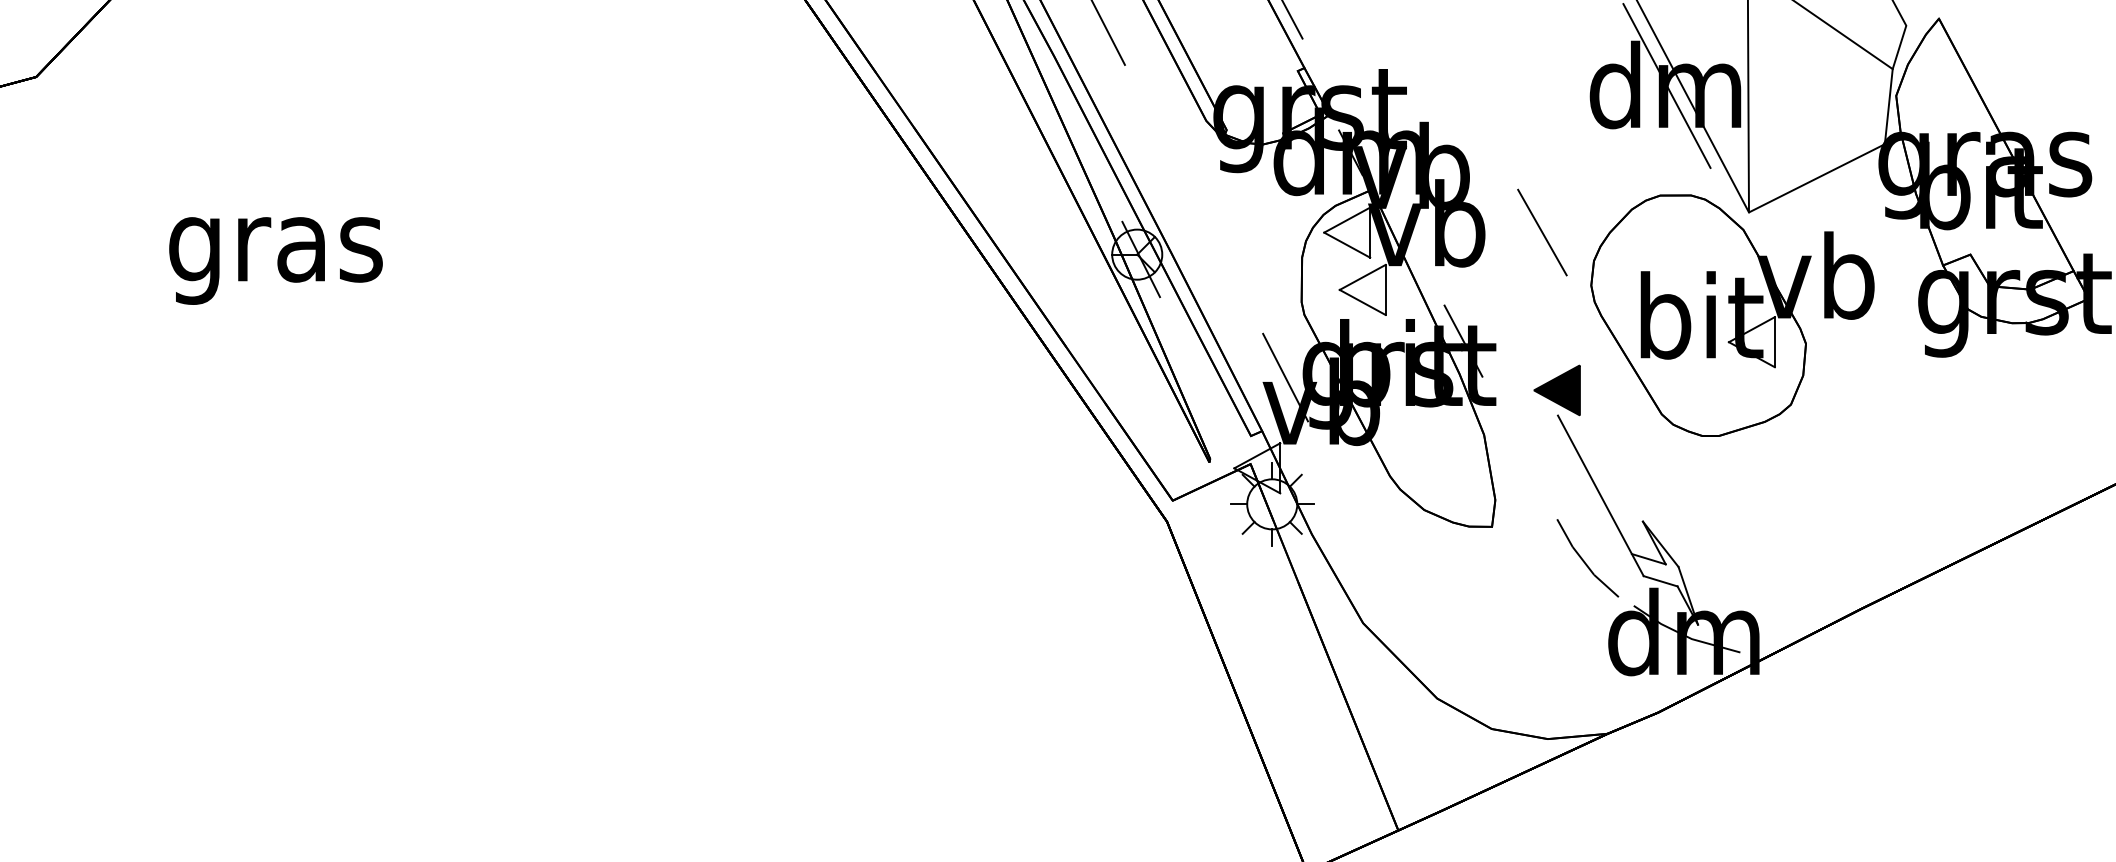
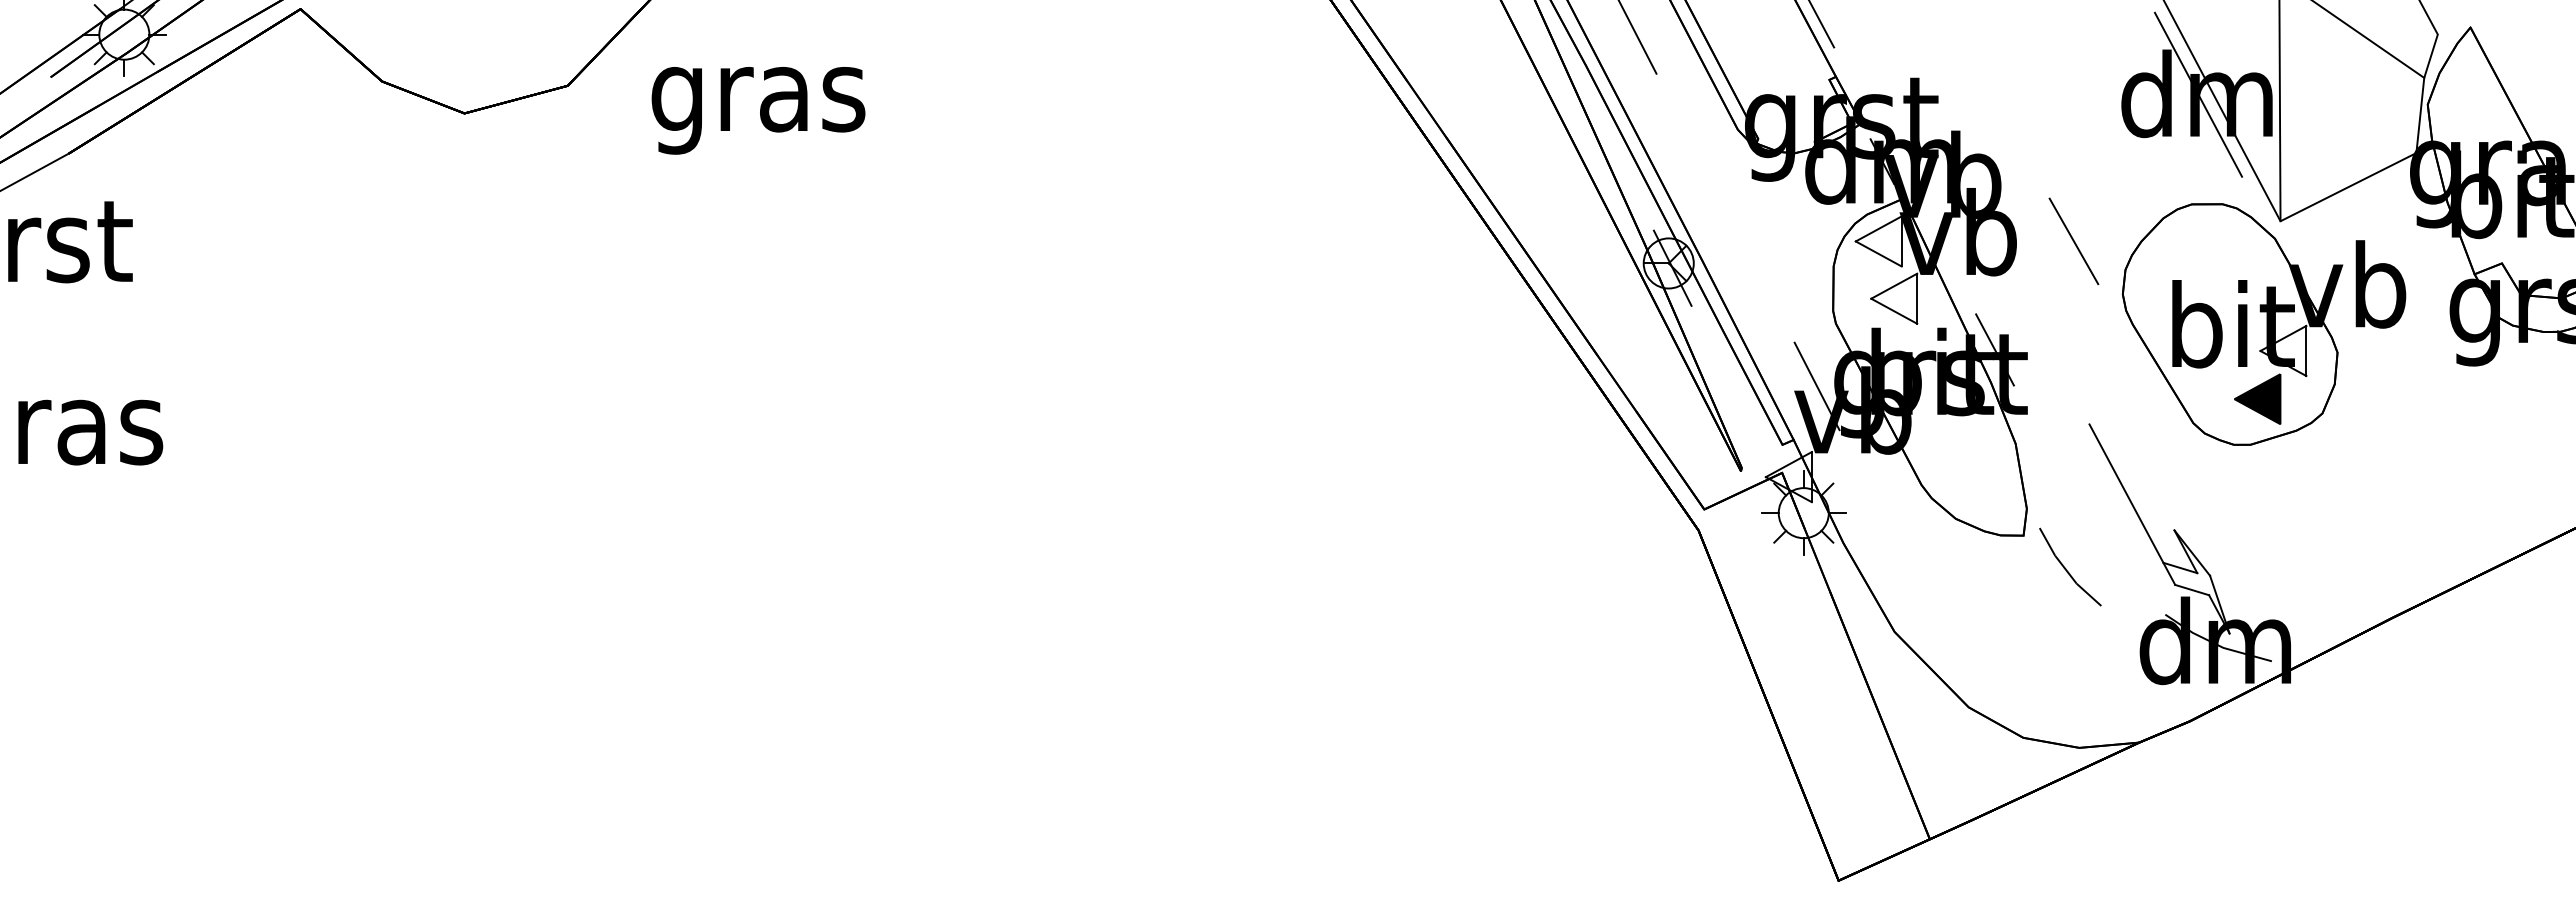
text: (275, 260) -> (758, 110), moved
part: (1556, 389) -> (2257, 398), moved
line: (1583, 559) -> (2066, 568), moved

